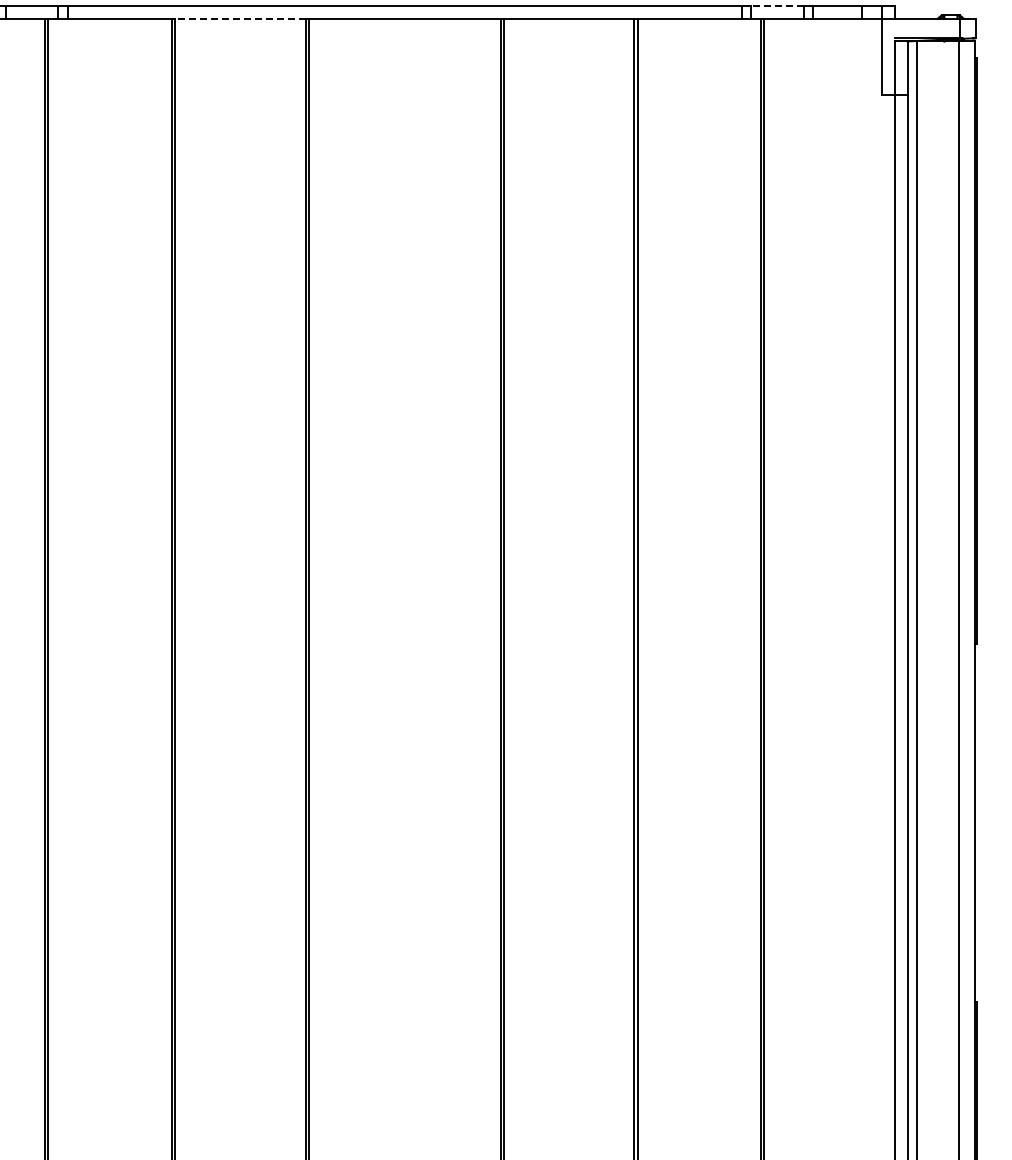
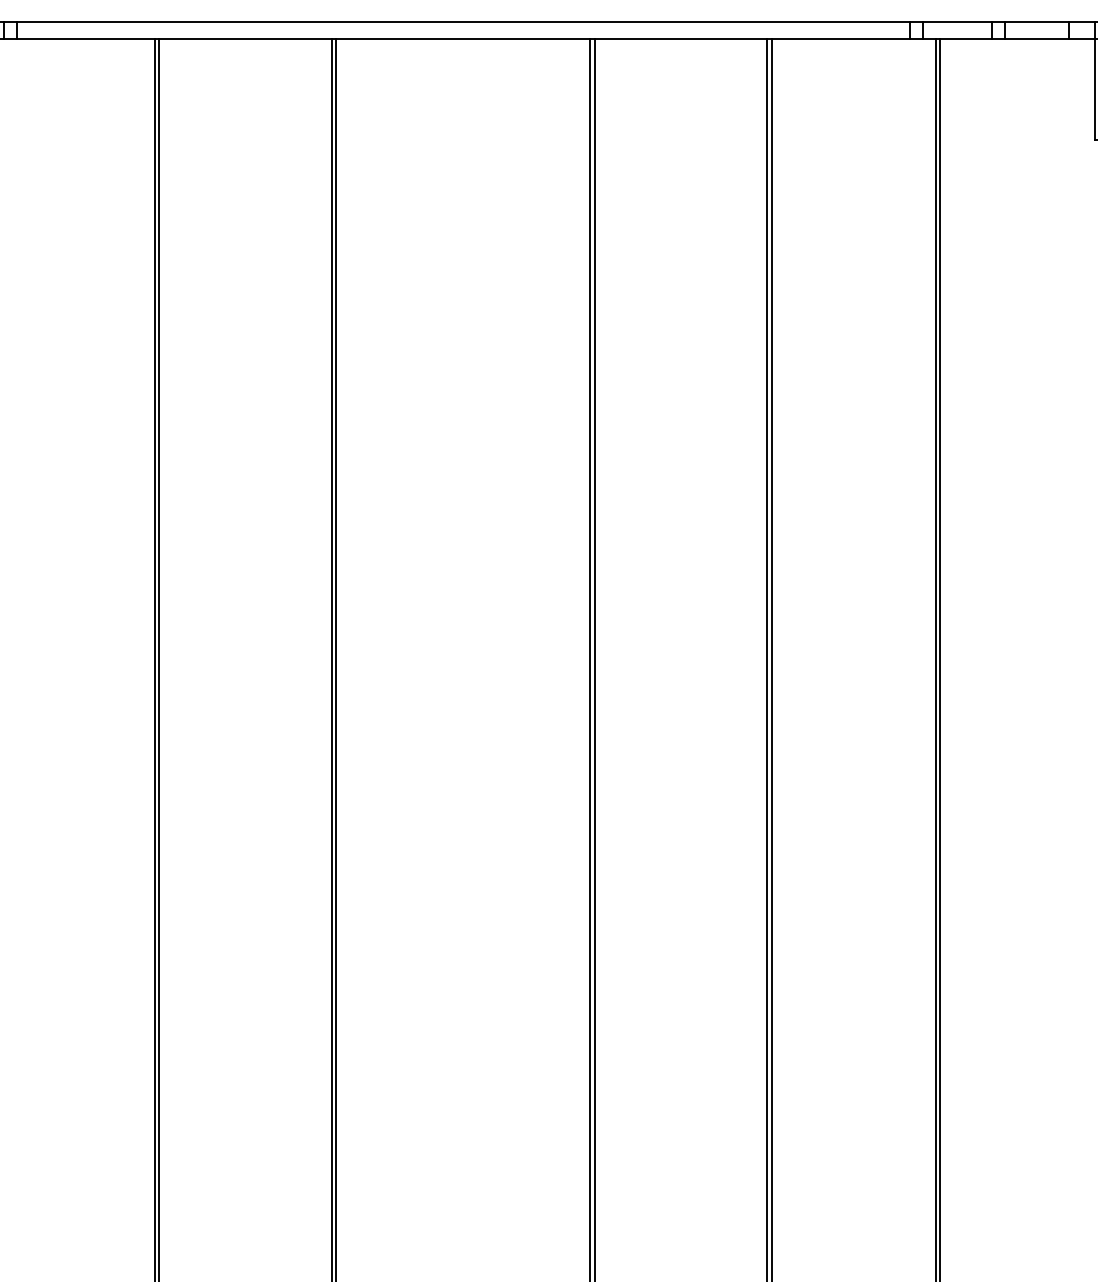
line: (776, 5) -> (955, 21), dashed -> solid
line: (239, 18) -> (244, 38), dashed -> solid

